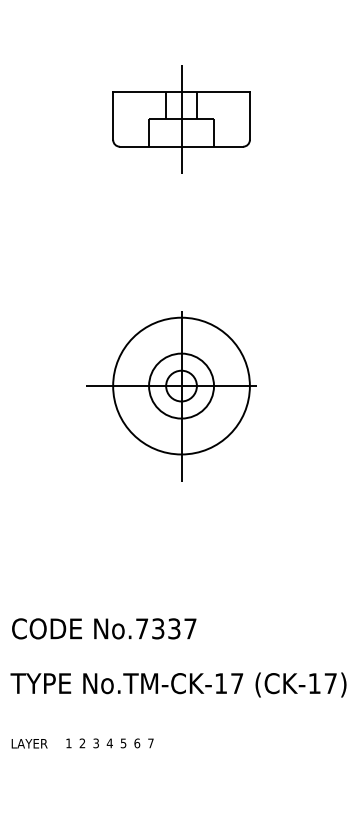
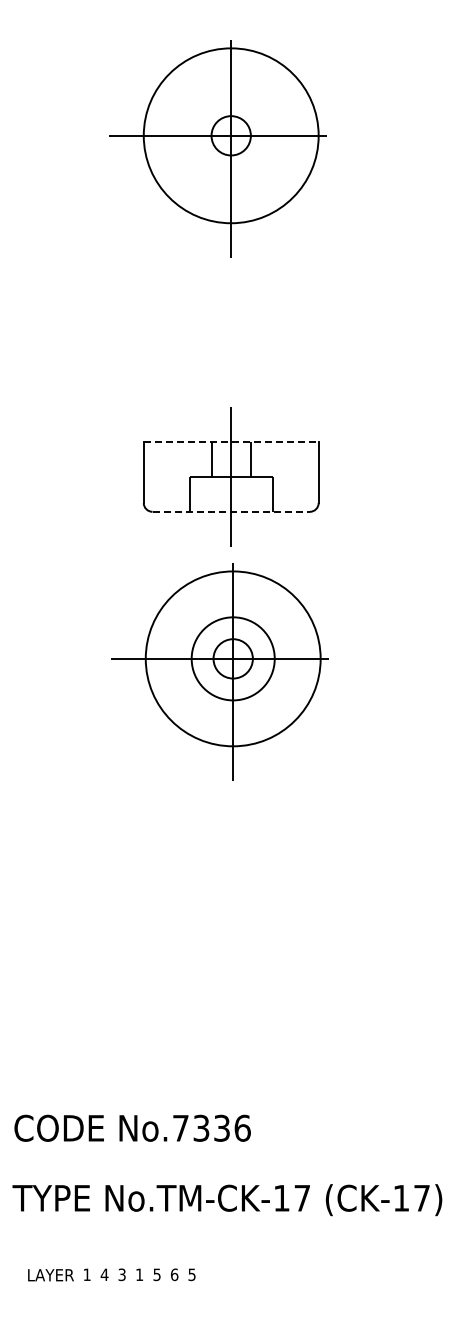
line: (181, 91) -> (231, 441), solid -> dashed
line: (181, 146) -> (231, 511), solid -> dashed
part: (170, 395) -> (219, 671), moved
text: (190, 628) -> (242, 1127), No.7337 -> No.7336
text: (29, 743) -> (50, 1275), moved
text: (82, 743) -> (104, 1274), 2 -> 4
text: (109, 743) -> (139, 1274), 4 -> 1
text: (150, 743) -> (191, 1274), 7 -> 5

